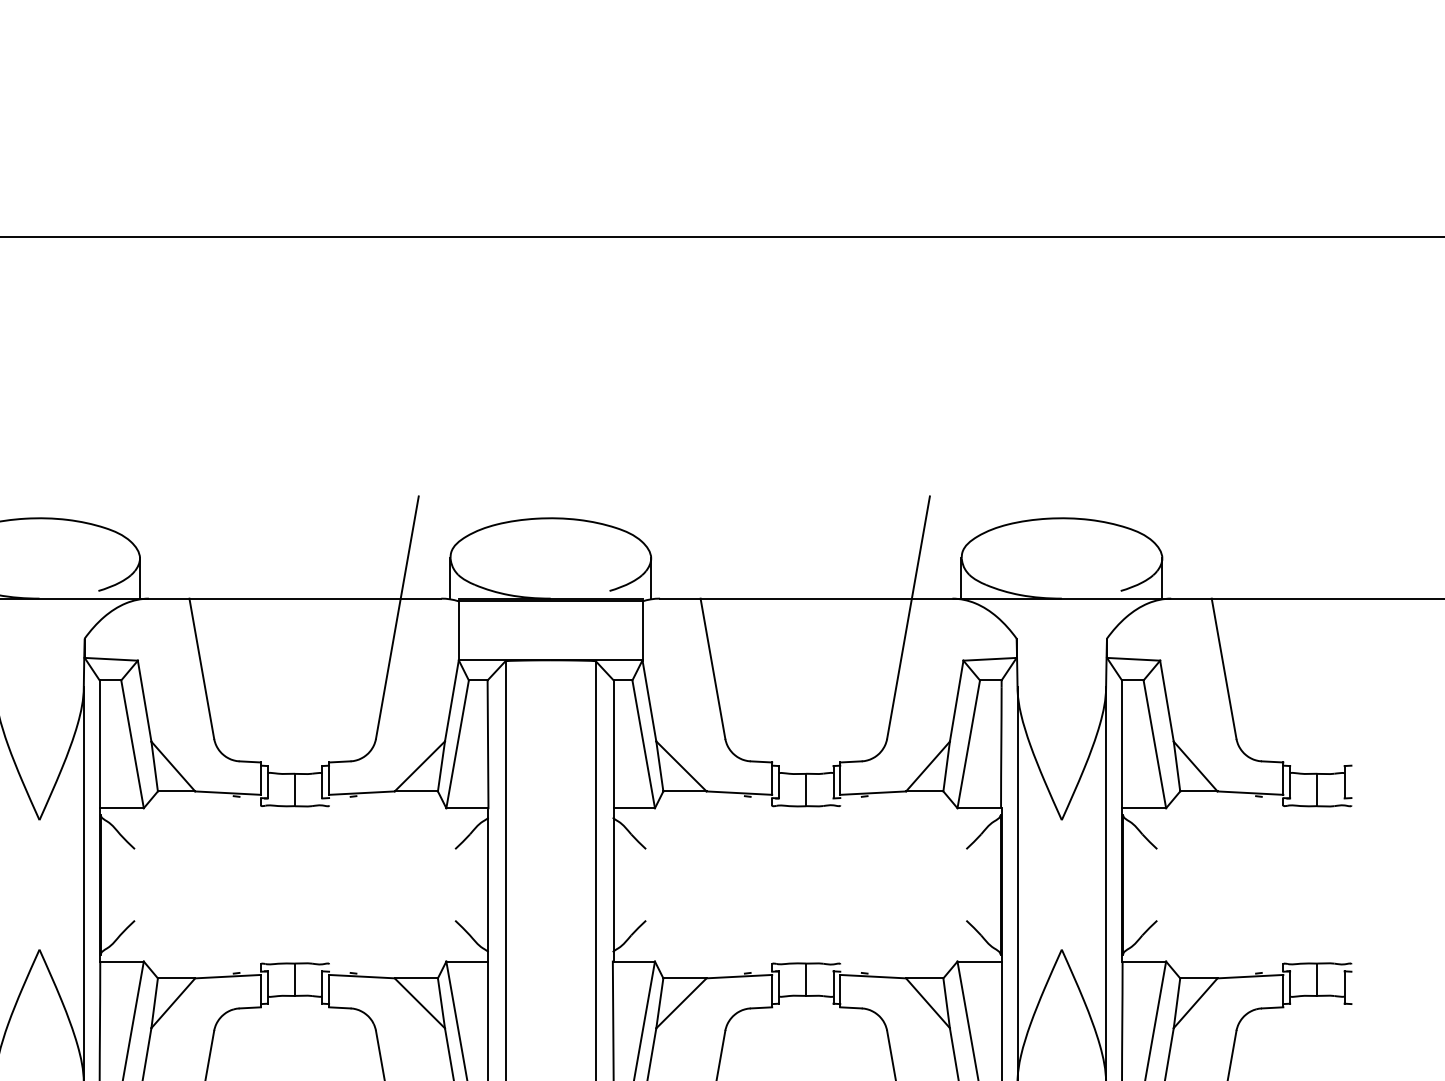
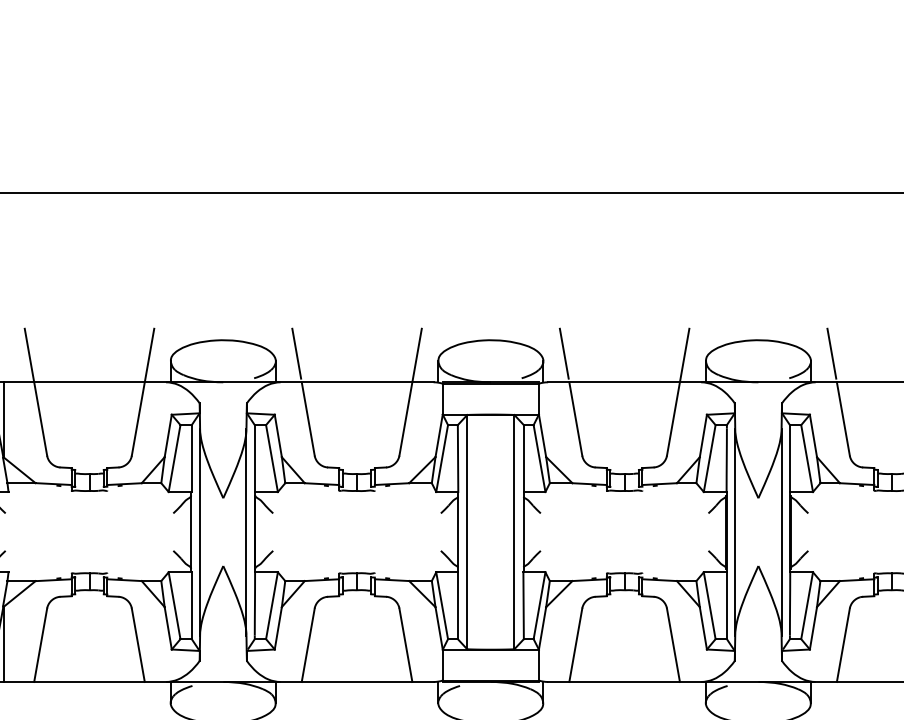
line: (179, 543) -> (296, 353), added
line: (689, 543) -> (563, 353), added
line: (1201, 543) -> (831, 353), added

